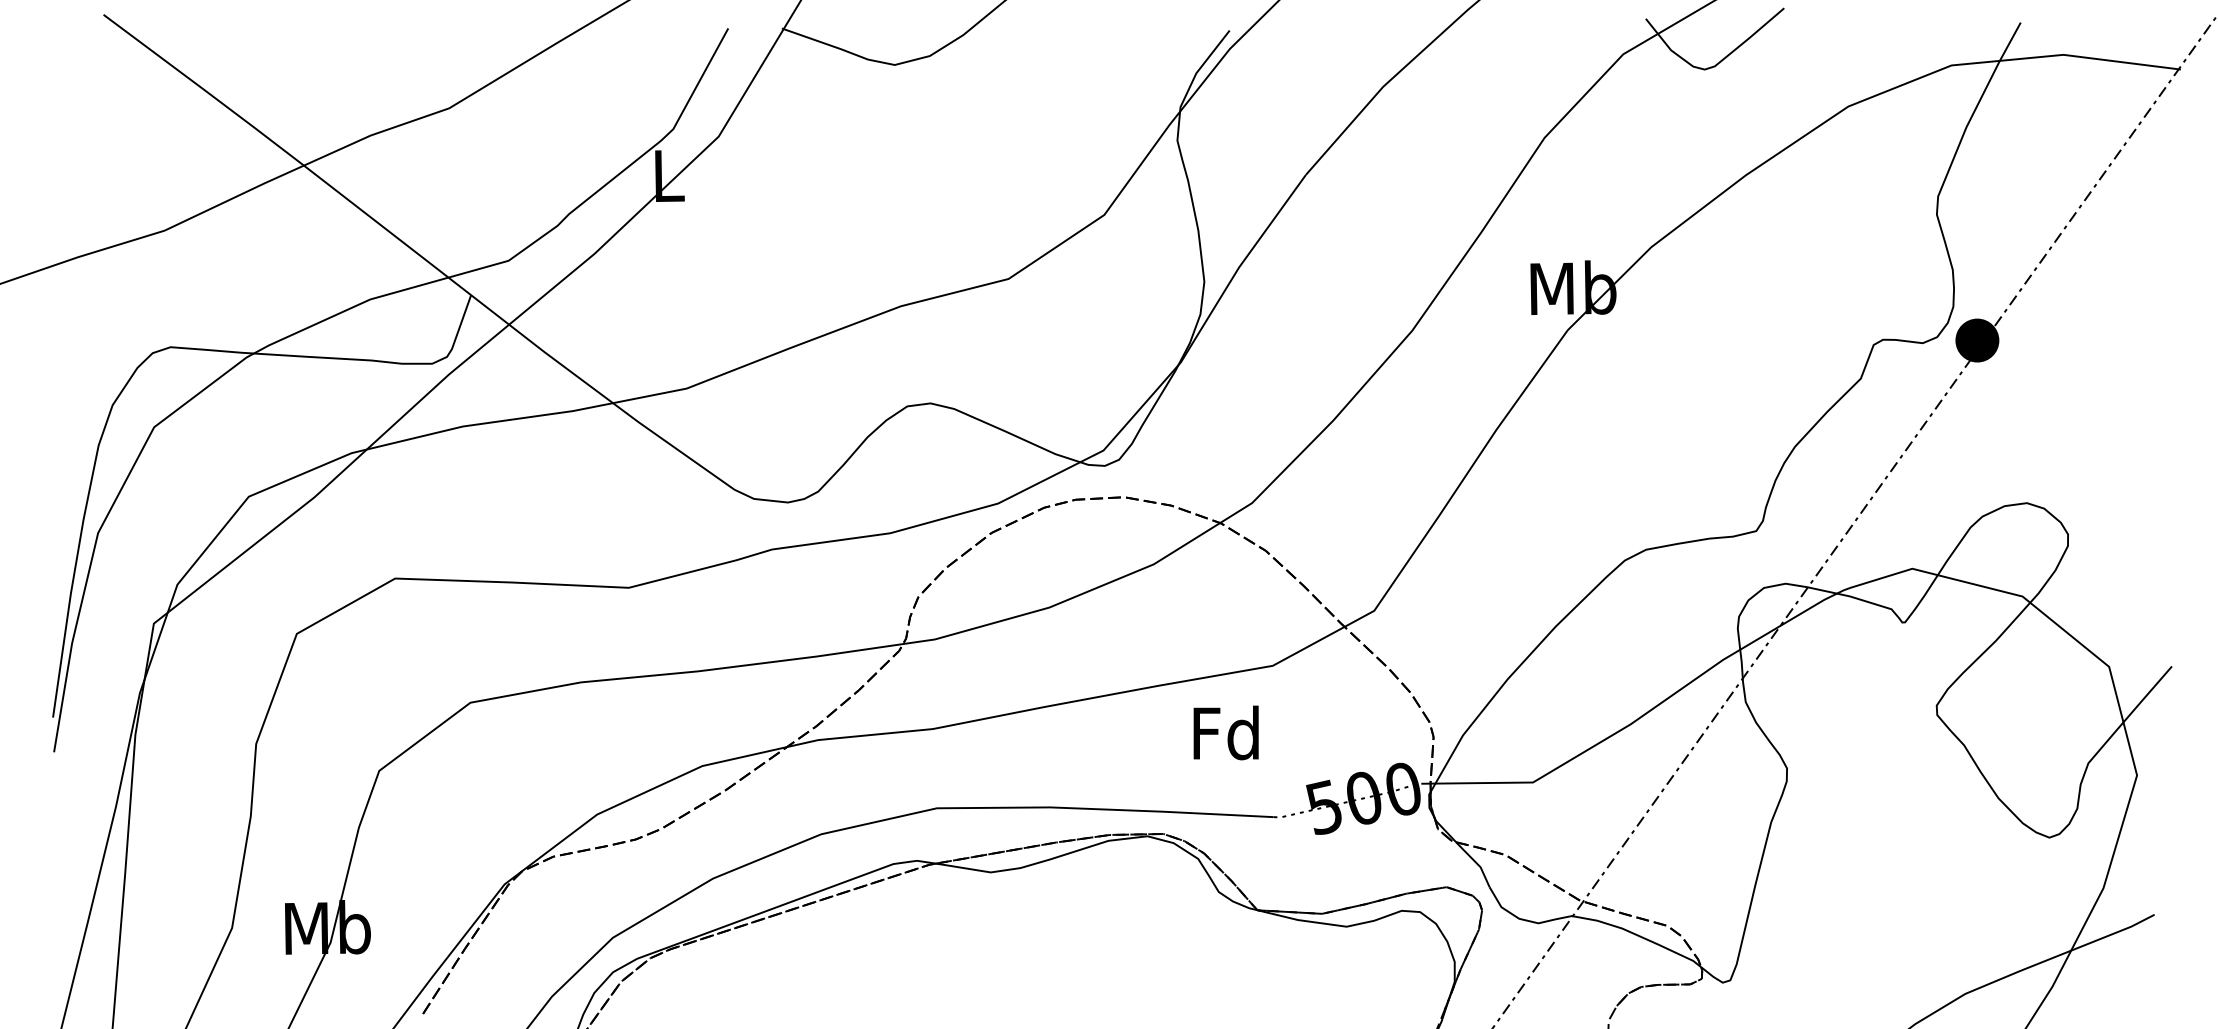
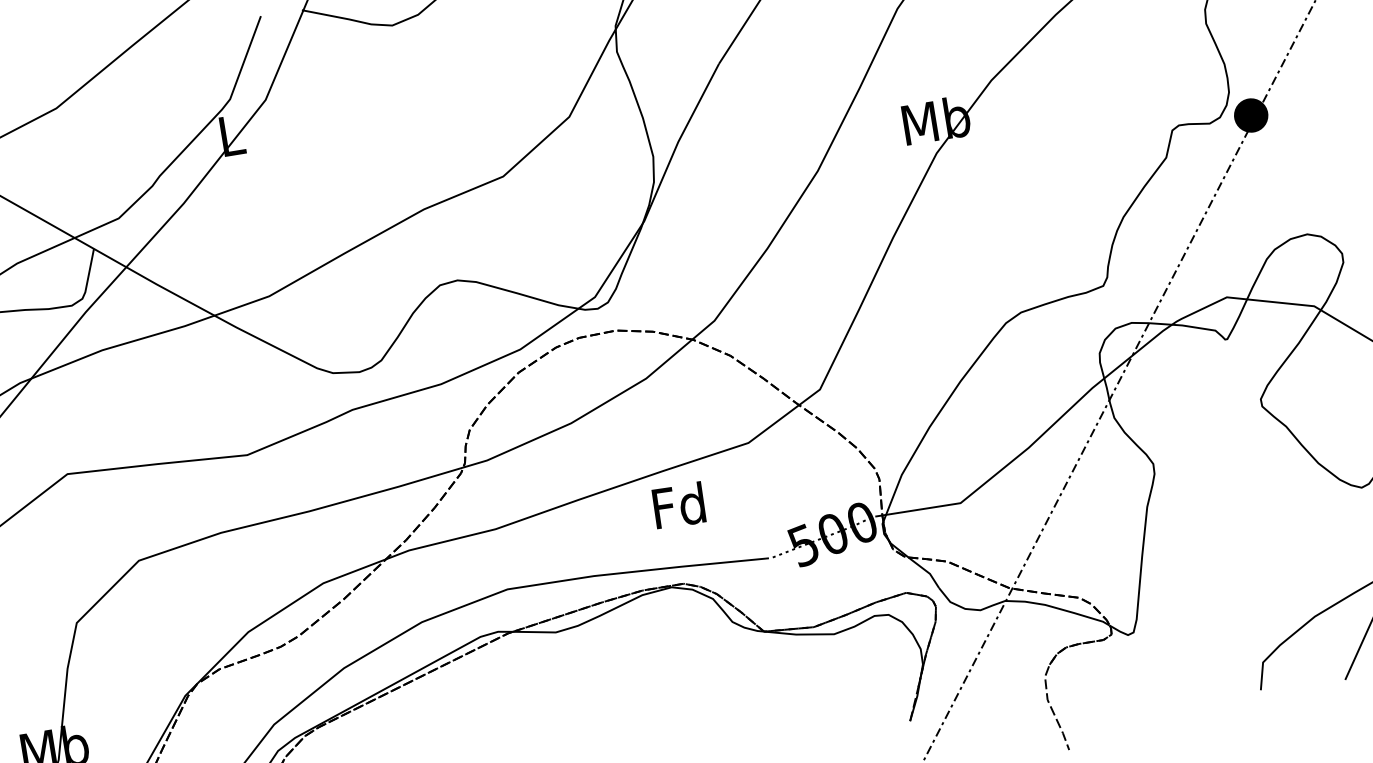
text: (1225, 732) -> (678, 505), moved

